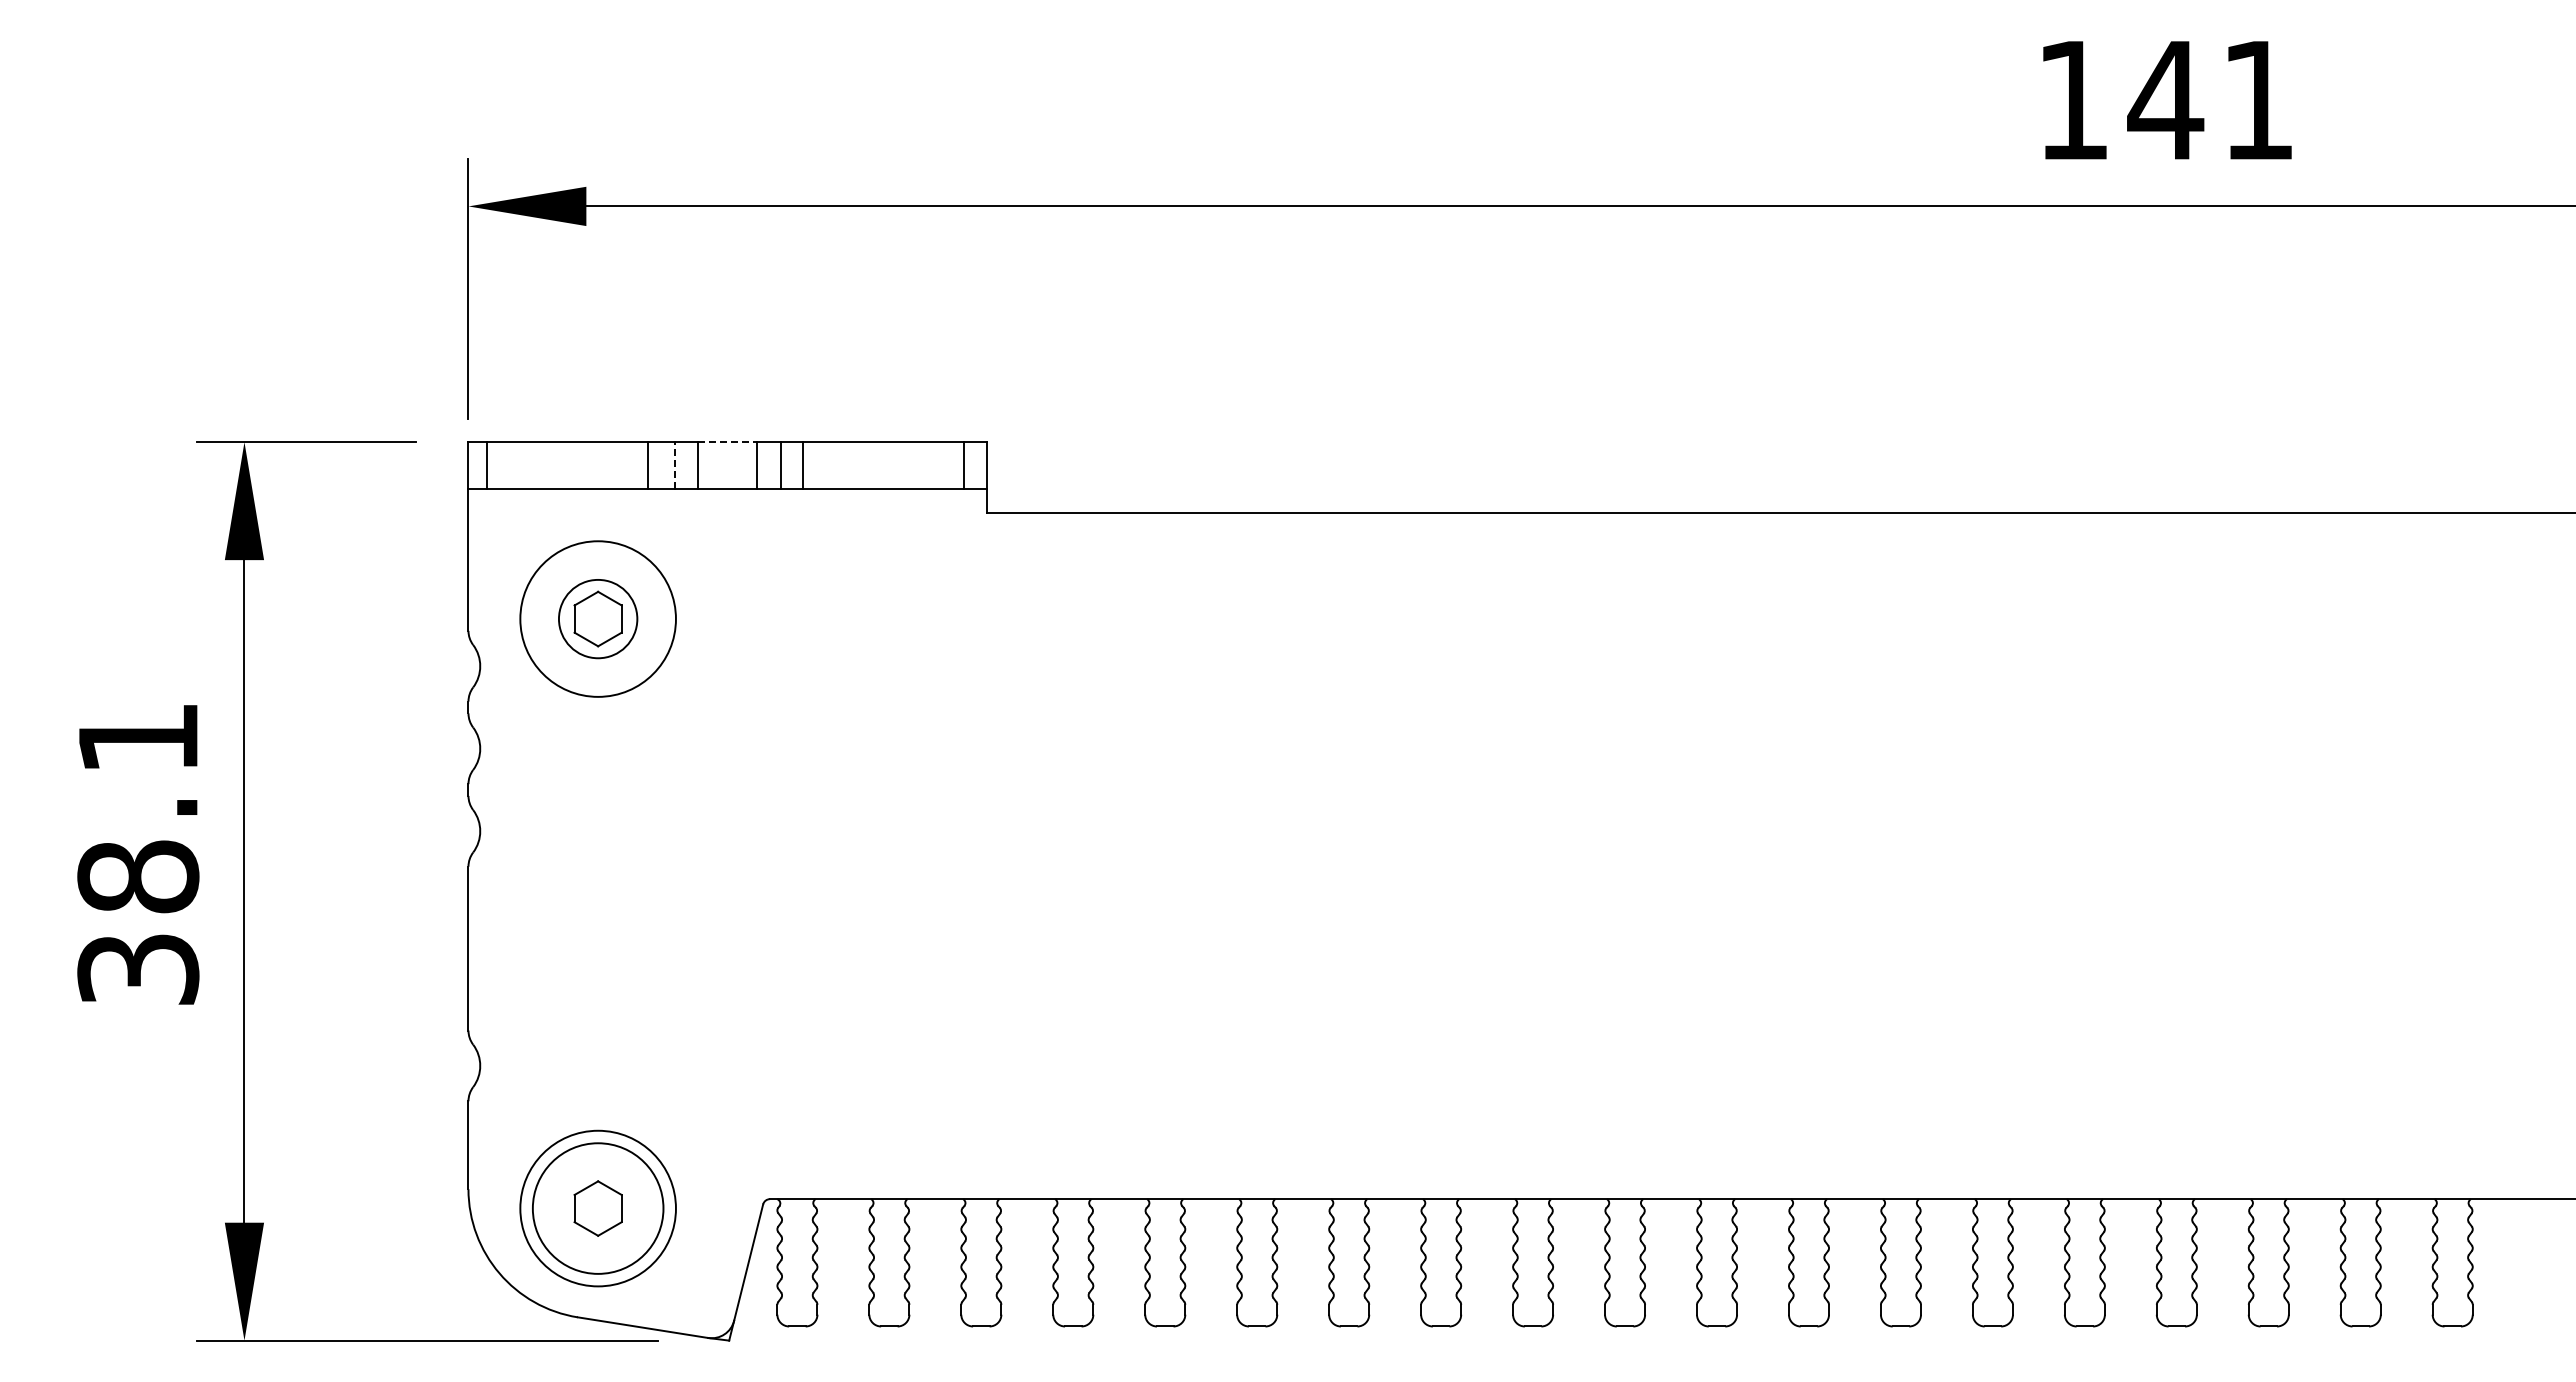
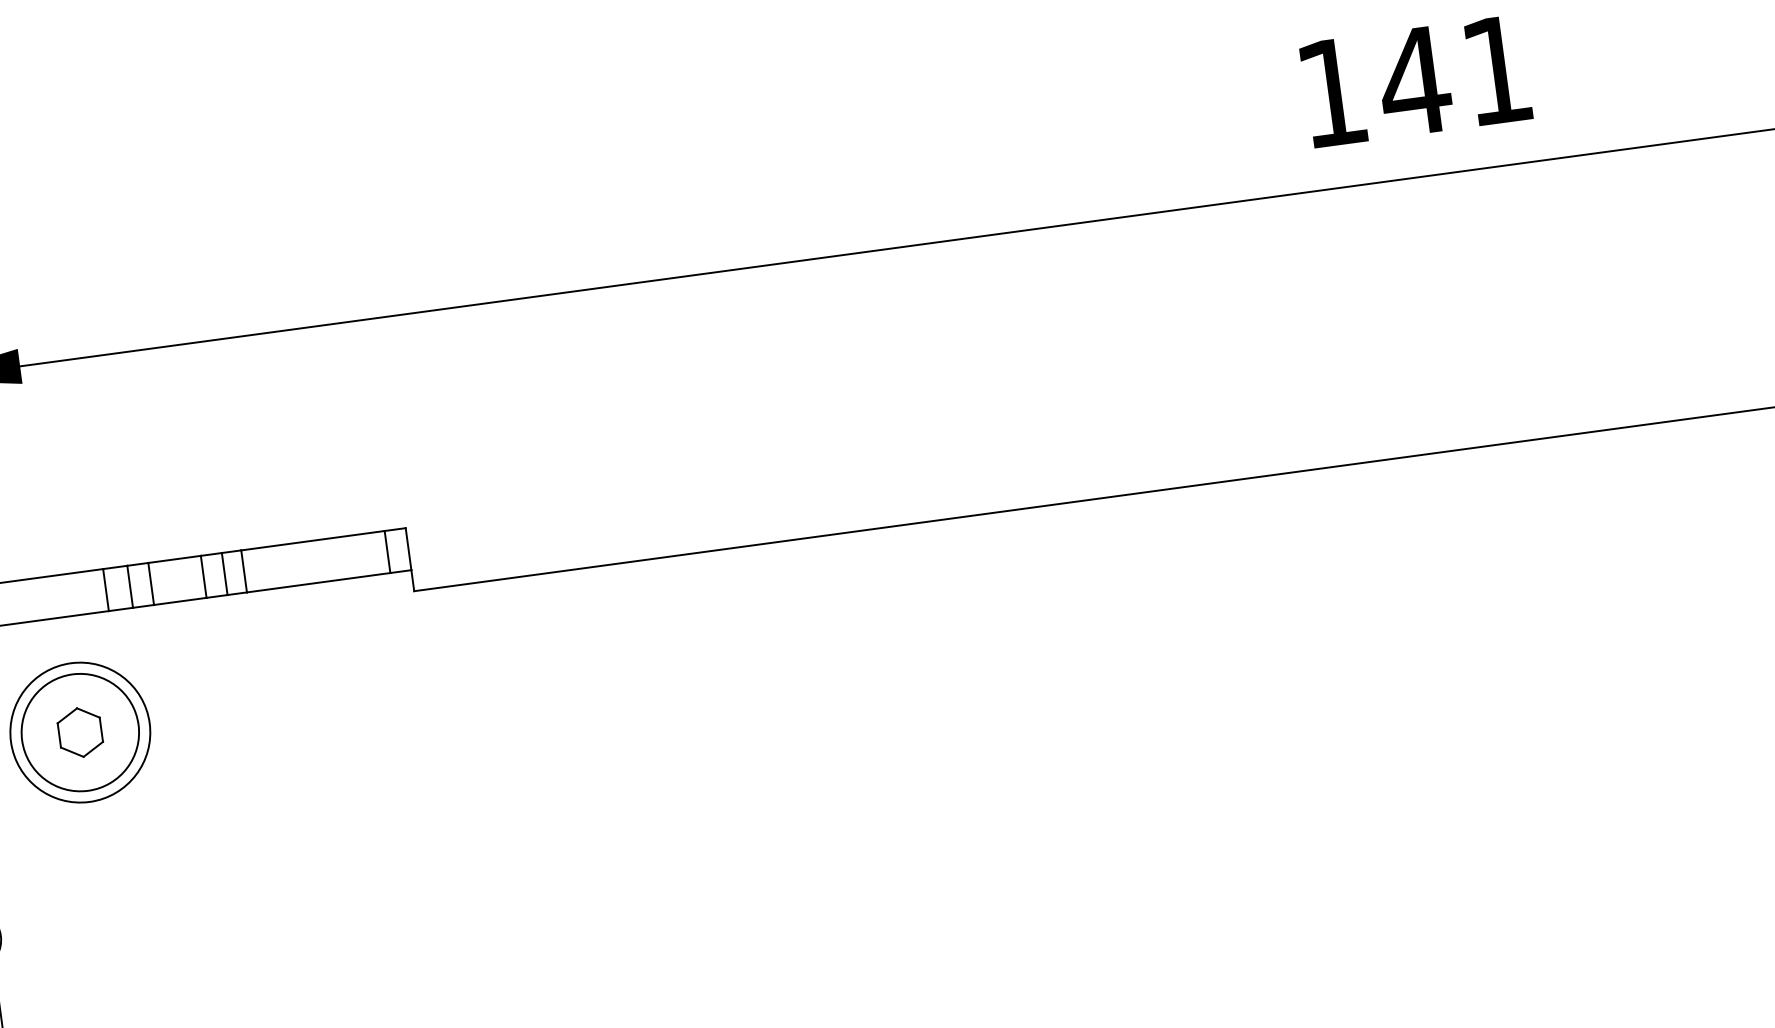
line: (728, 442) -> (175, 559), dashed -> solid
line: (674, 465) -> (129, 586), dashed -> solid
circle: (597, 618) -> (79, 732), size x1.67

